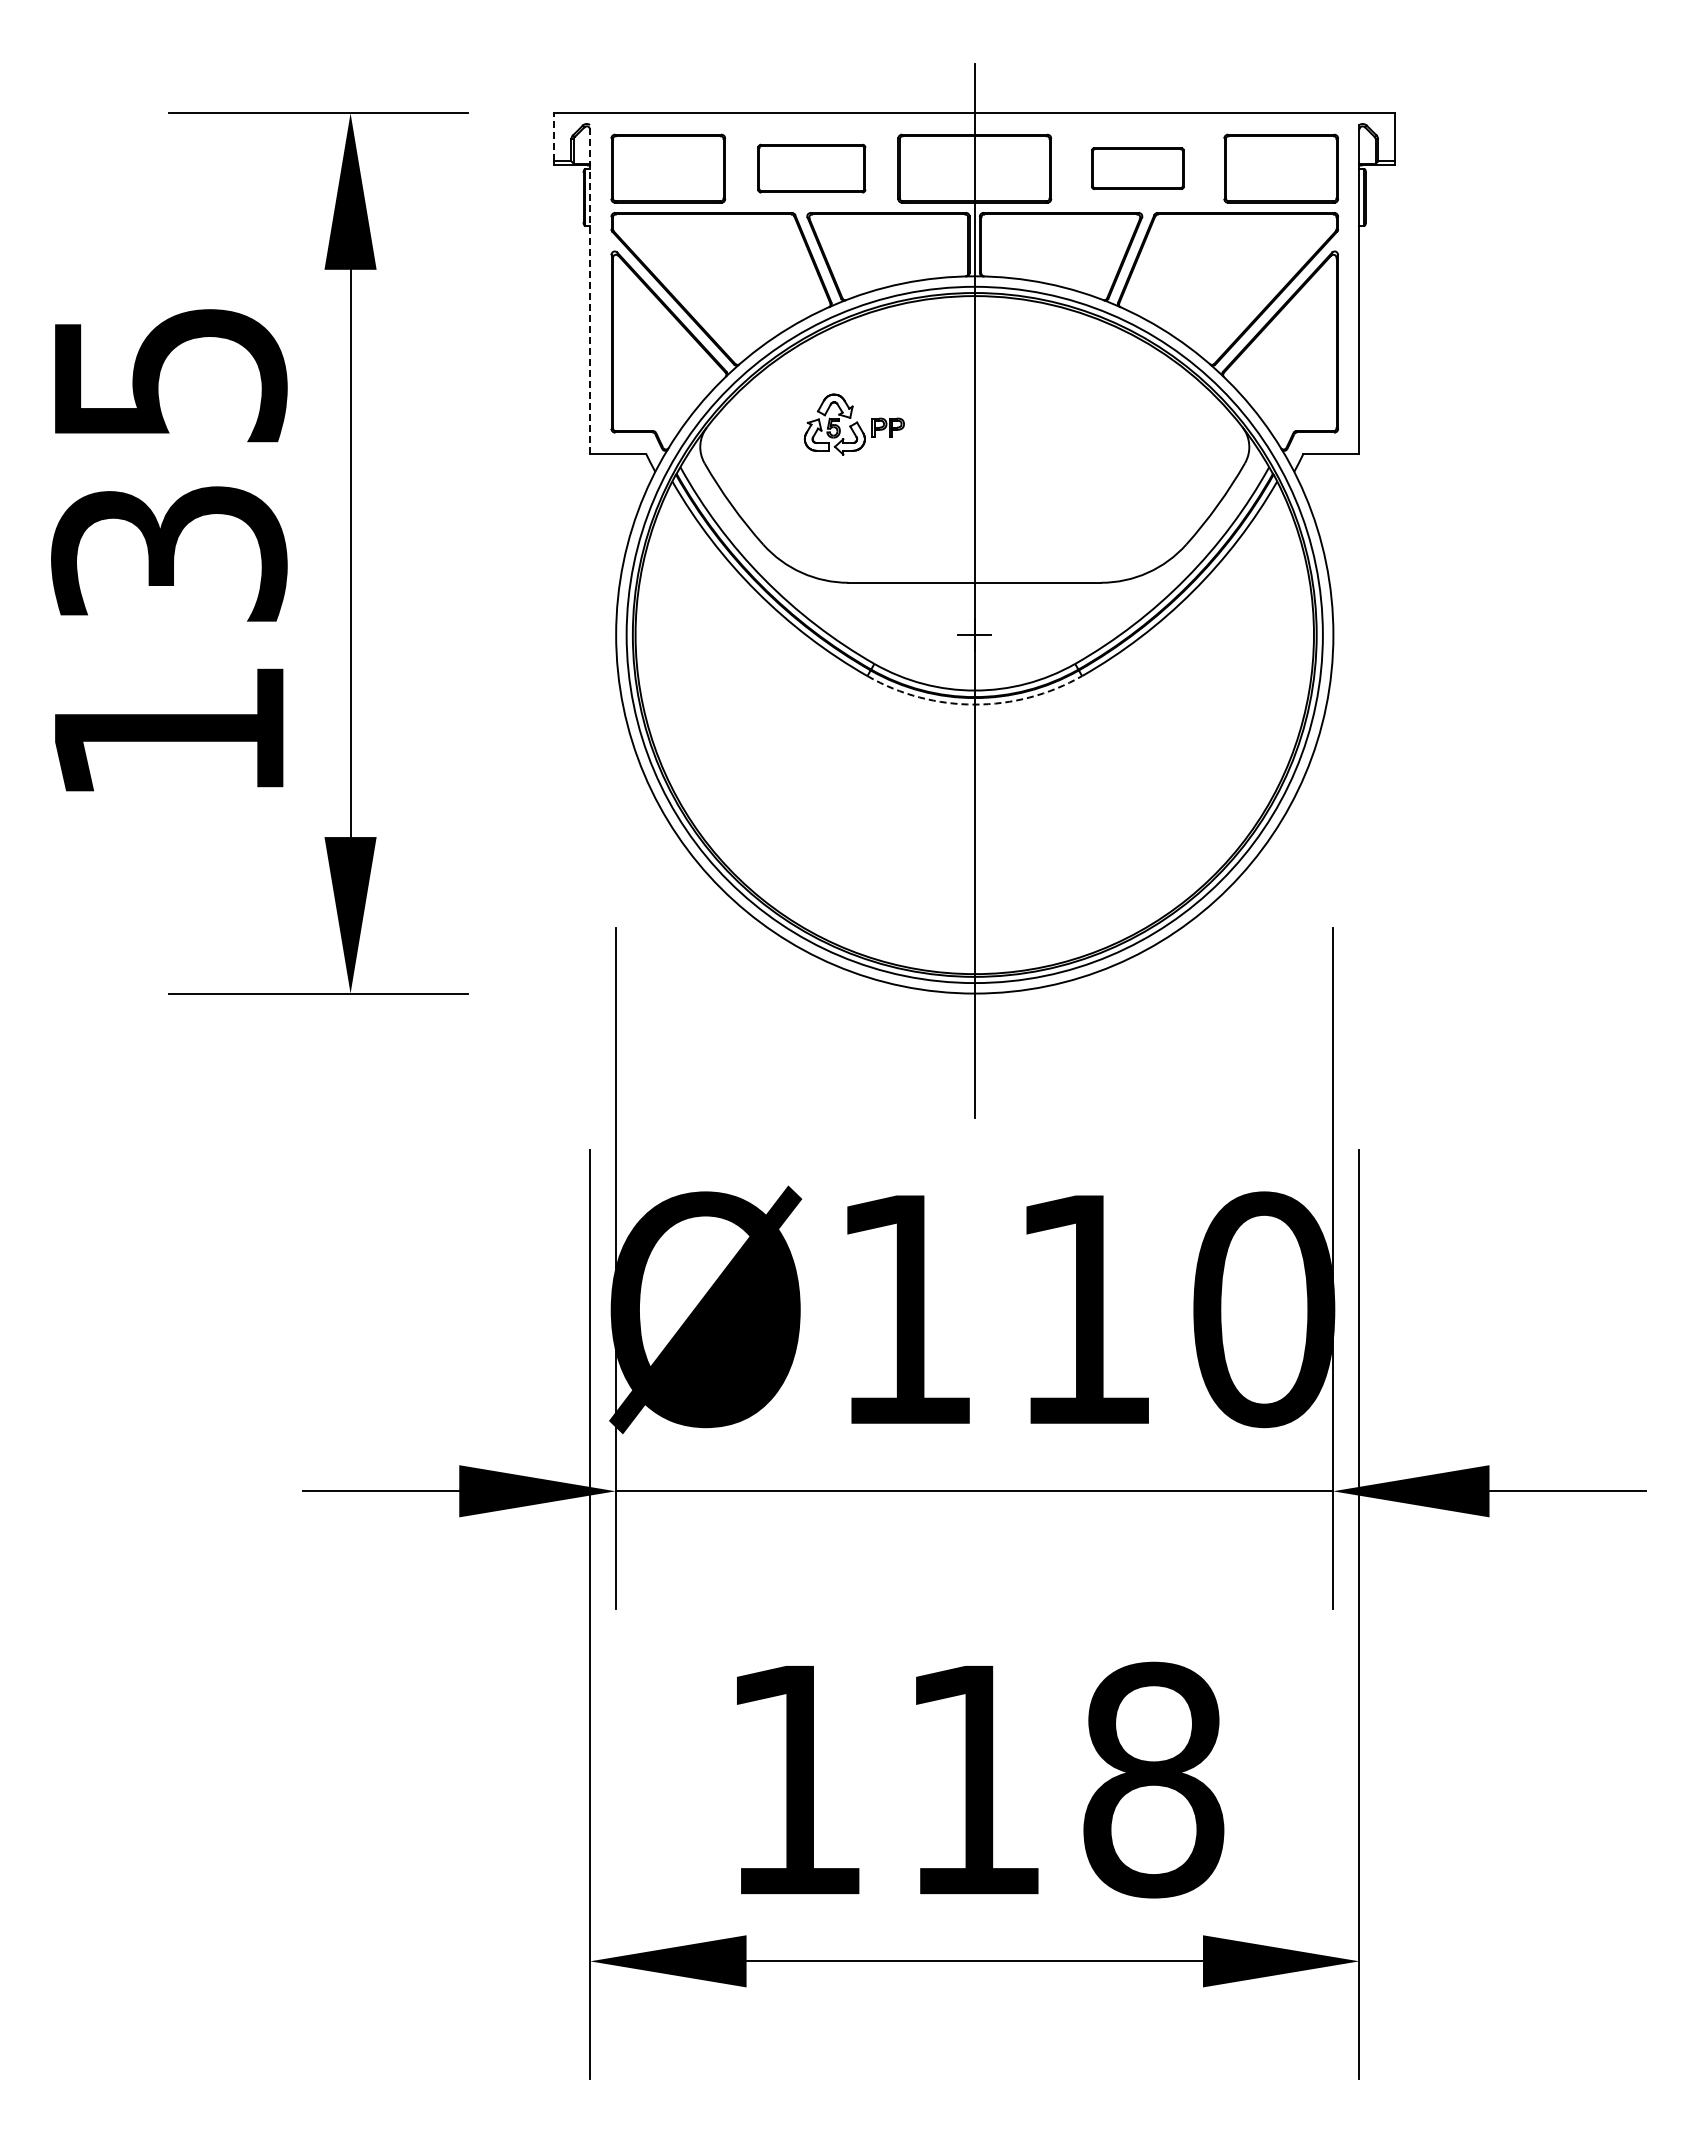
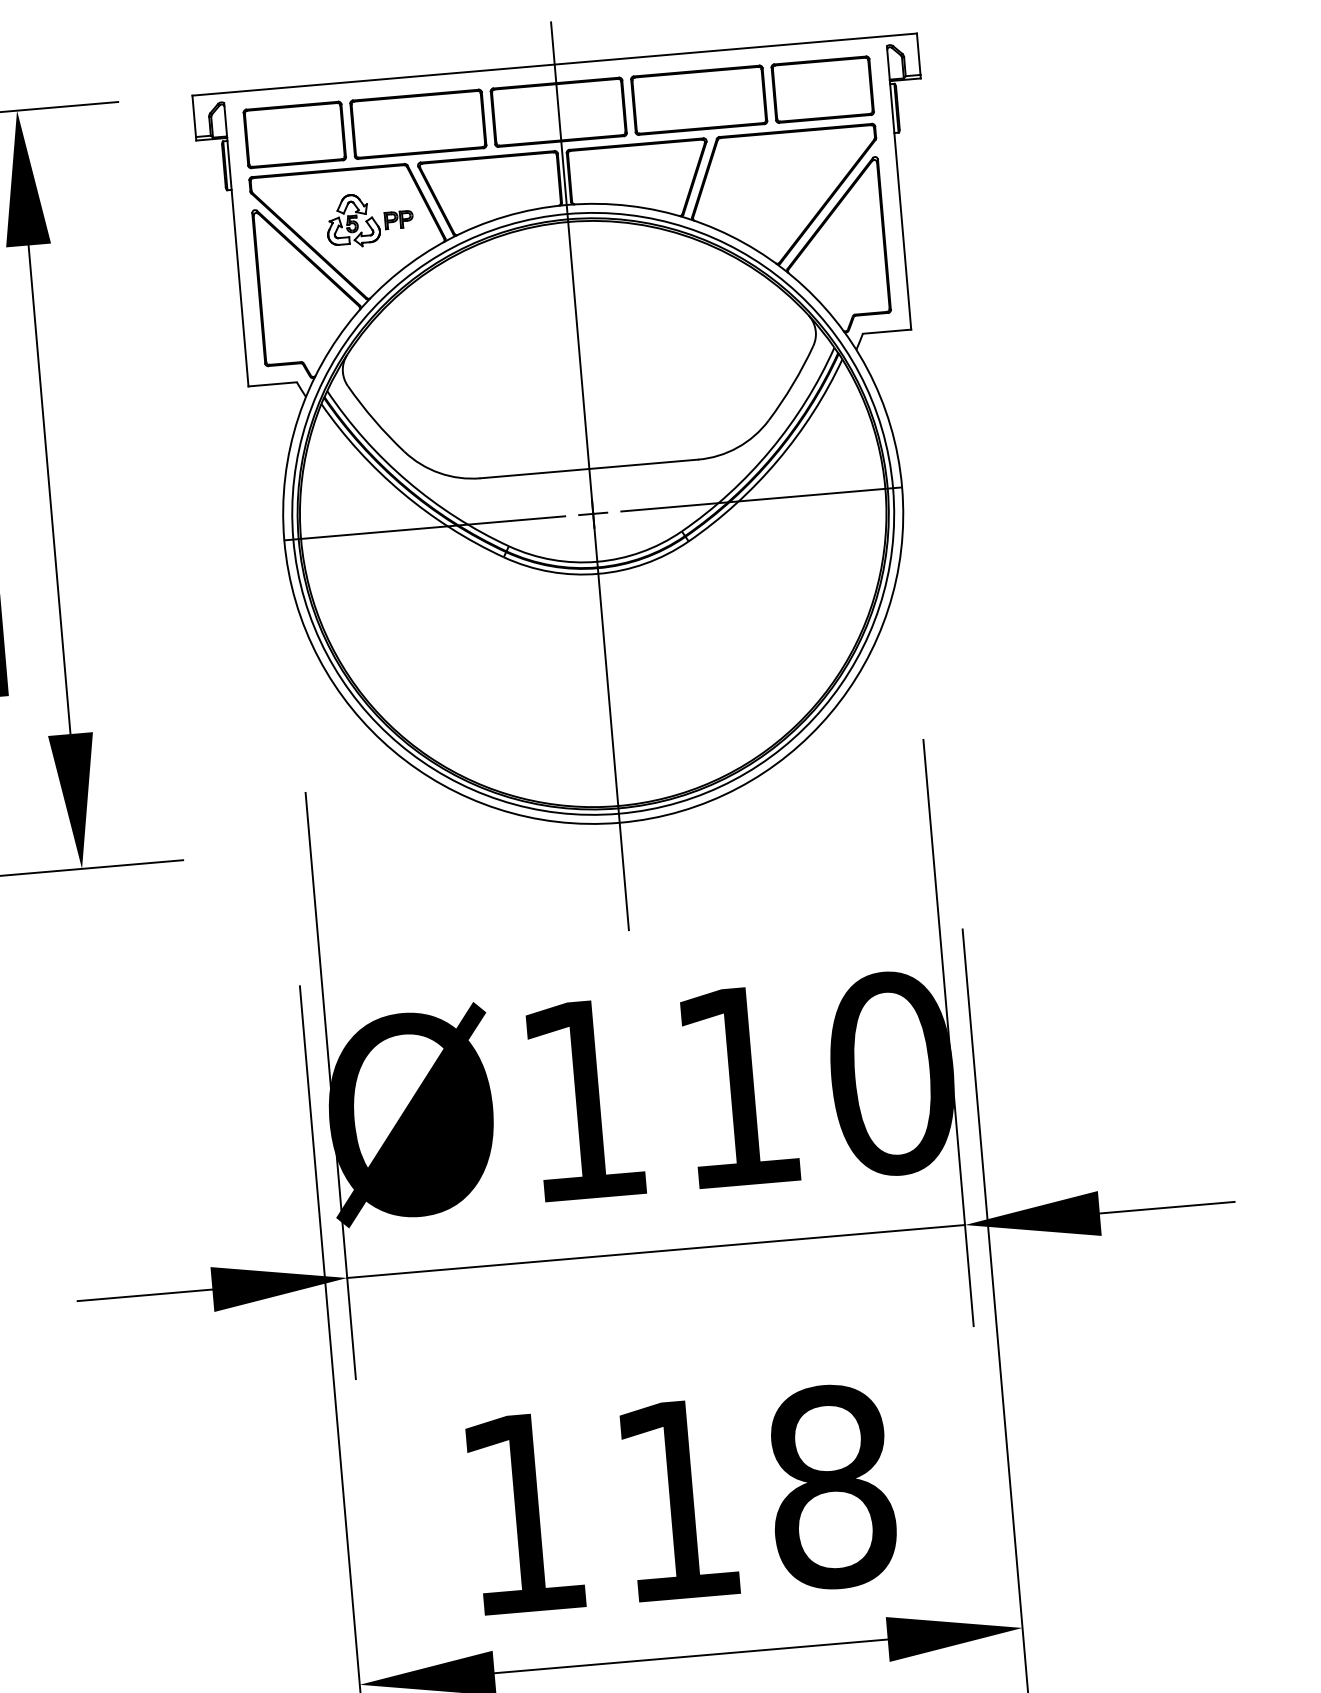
line: (554, 136) -> (194, 115), dashed -> solid
part: (811, 168) -> (418, 124), size x1.43
part: (1137, 168) -> (698, 100), size x1.67
line: (590, 289) -> (236, 244), dashed -> solid
part: (853, 424) -> (369, 219), moved
line: (779, 634) -> (424, 527), added
line: (1170, 634) -> (761, 499), added
arc: (974, 704) -> (598, 573), dashed -> solid

